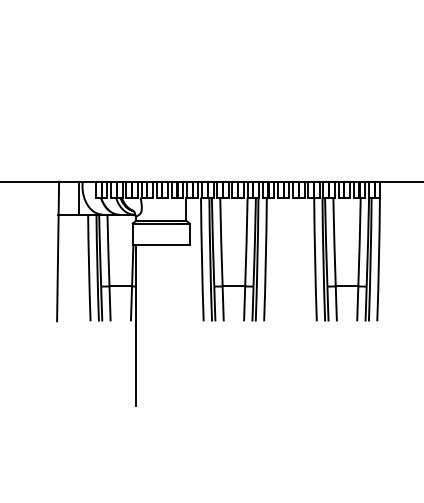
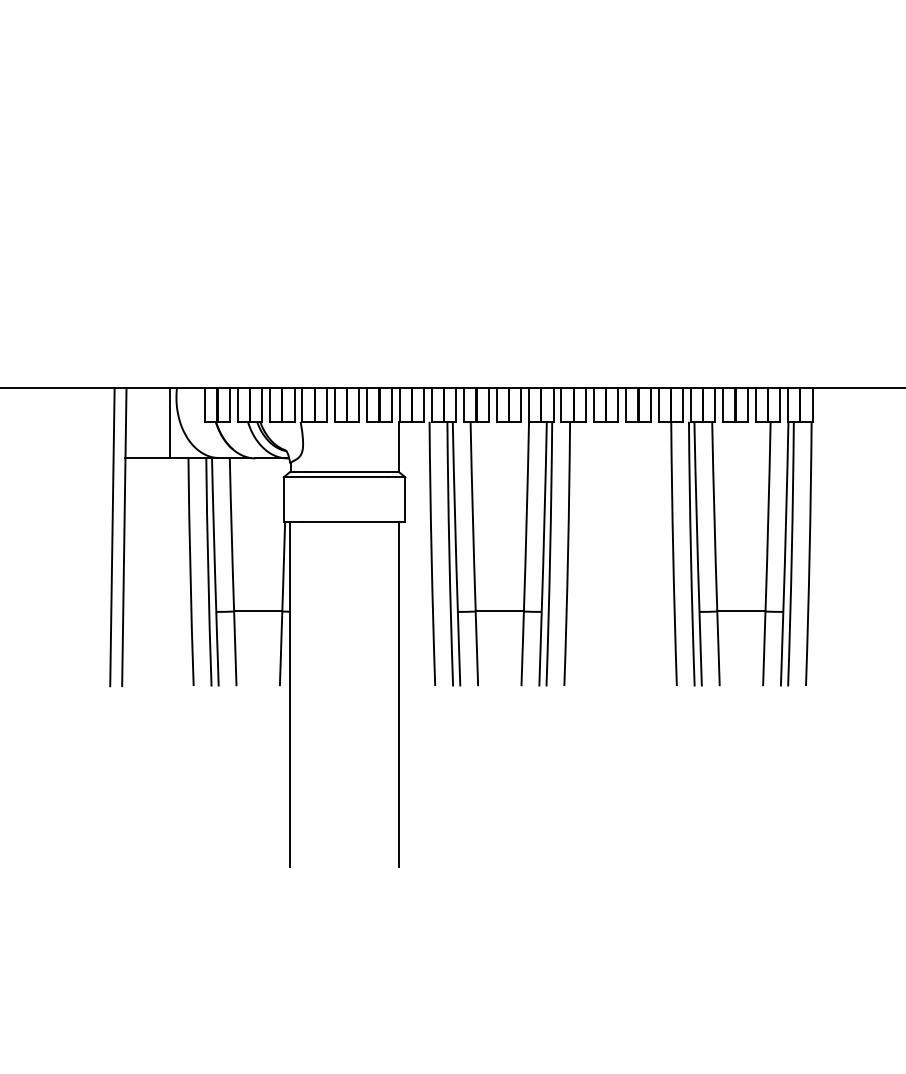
line: (52, 251) -> (112, 537), added
line: (186, 324) -> (398, 692), added

